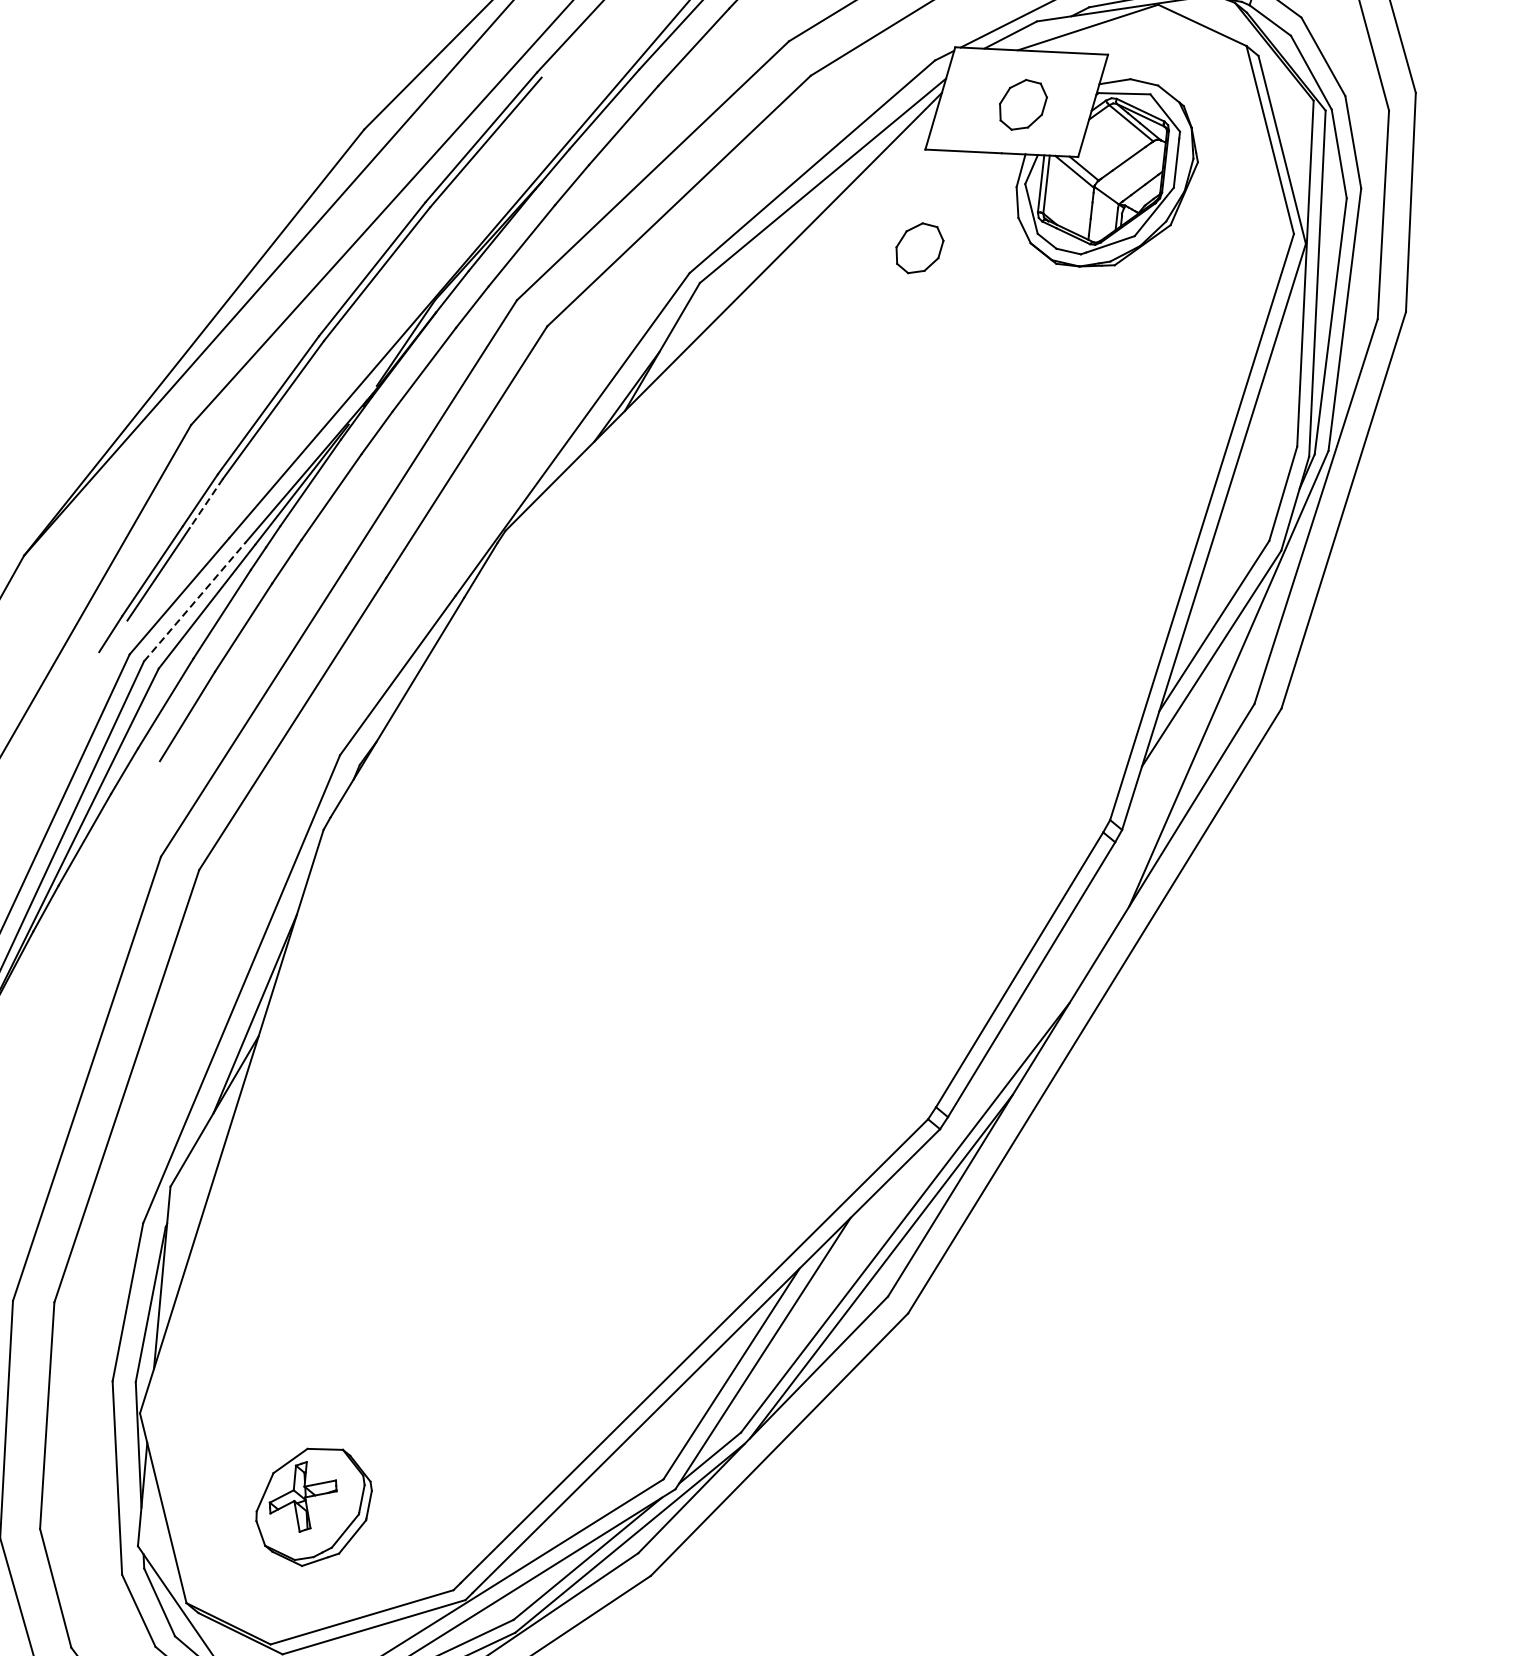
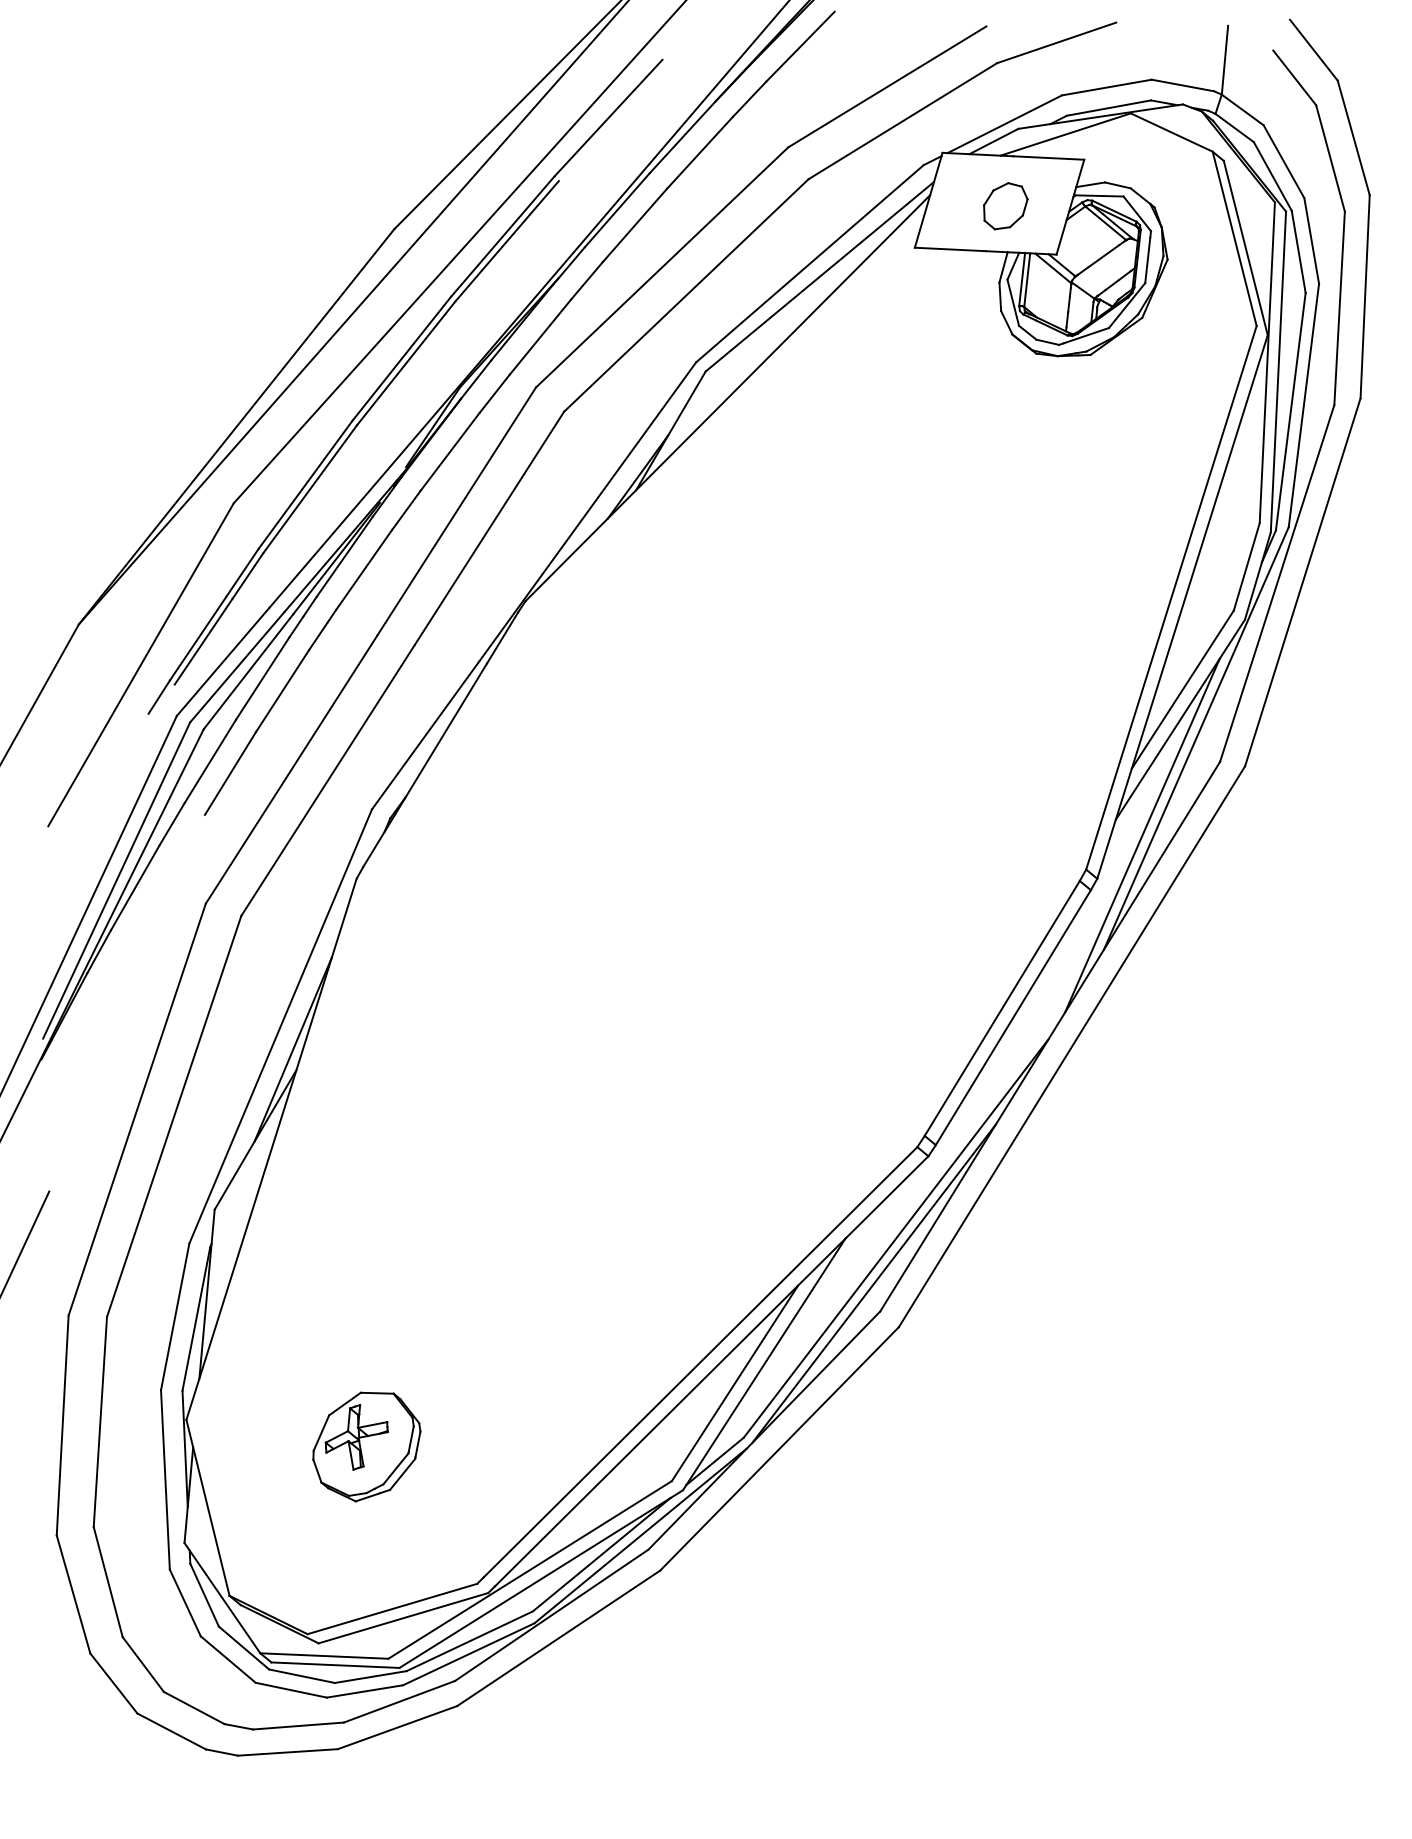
part: (919, 248) -> (909, 339), removed
line: (205, 504) -> (247, 576), dashed -> solid
line: (195, 602) -> (237, 667), dashed -> solid
line: (1169, 783) -> (1141, 835), added
part: (313, 1506) -> (366, 1446), moved

